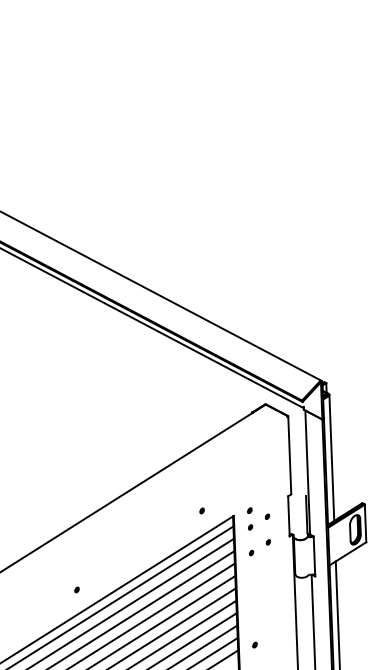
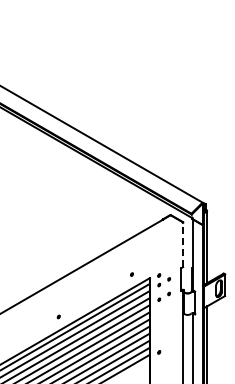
line: (290, 454) -> (183, 244), solid -> dashed

